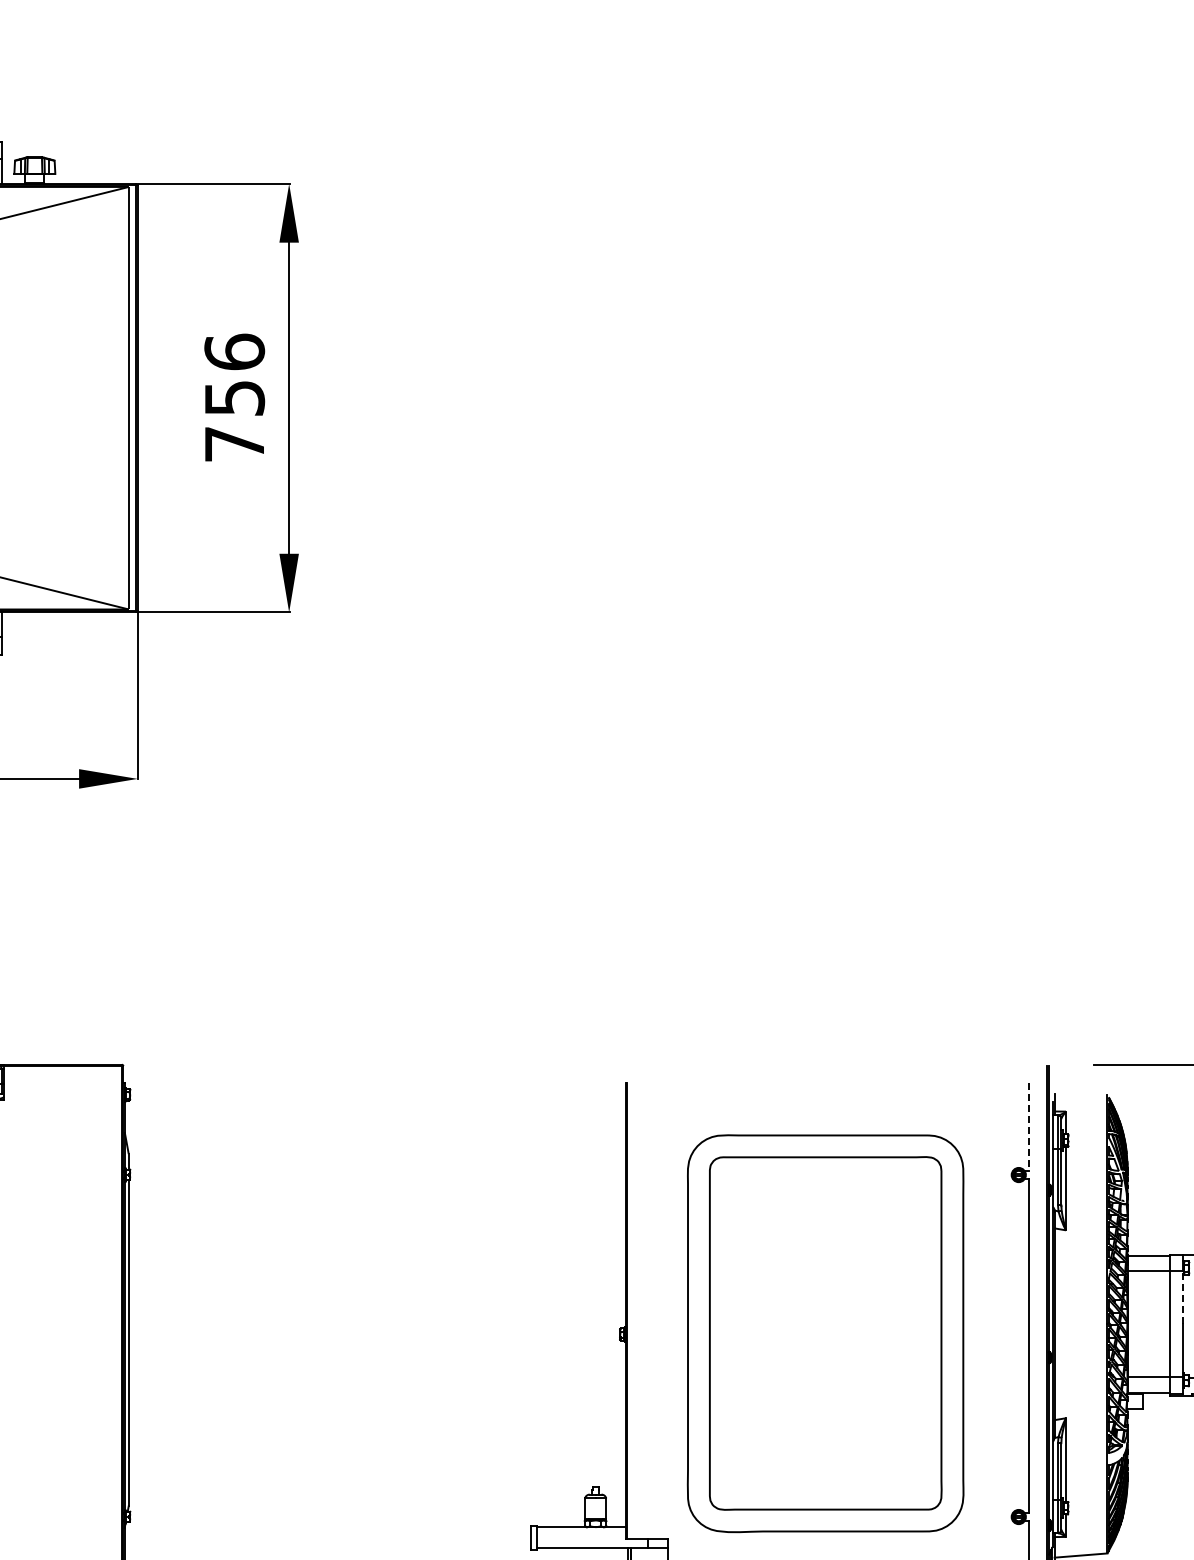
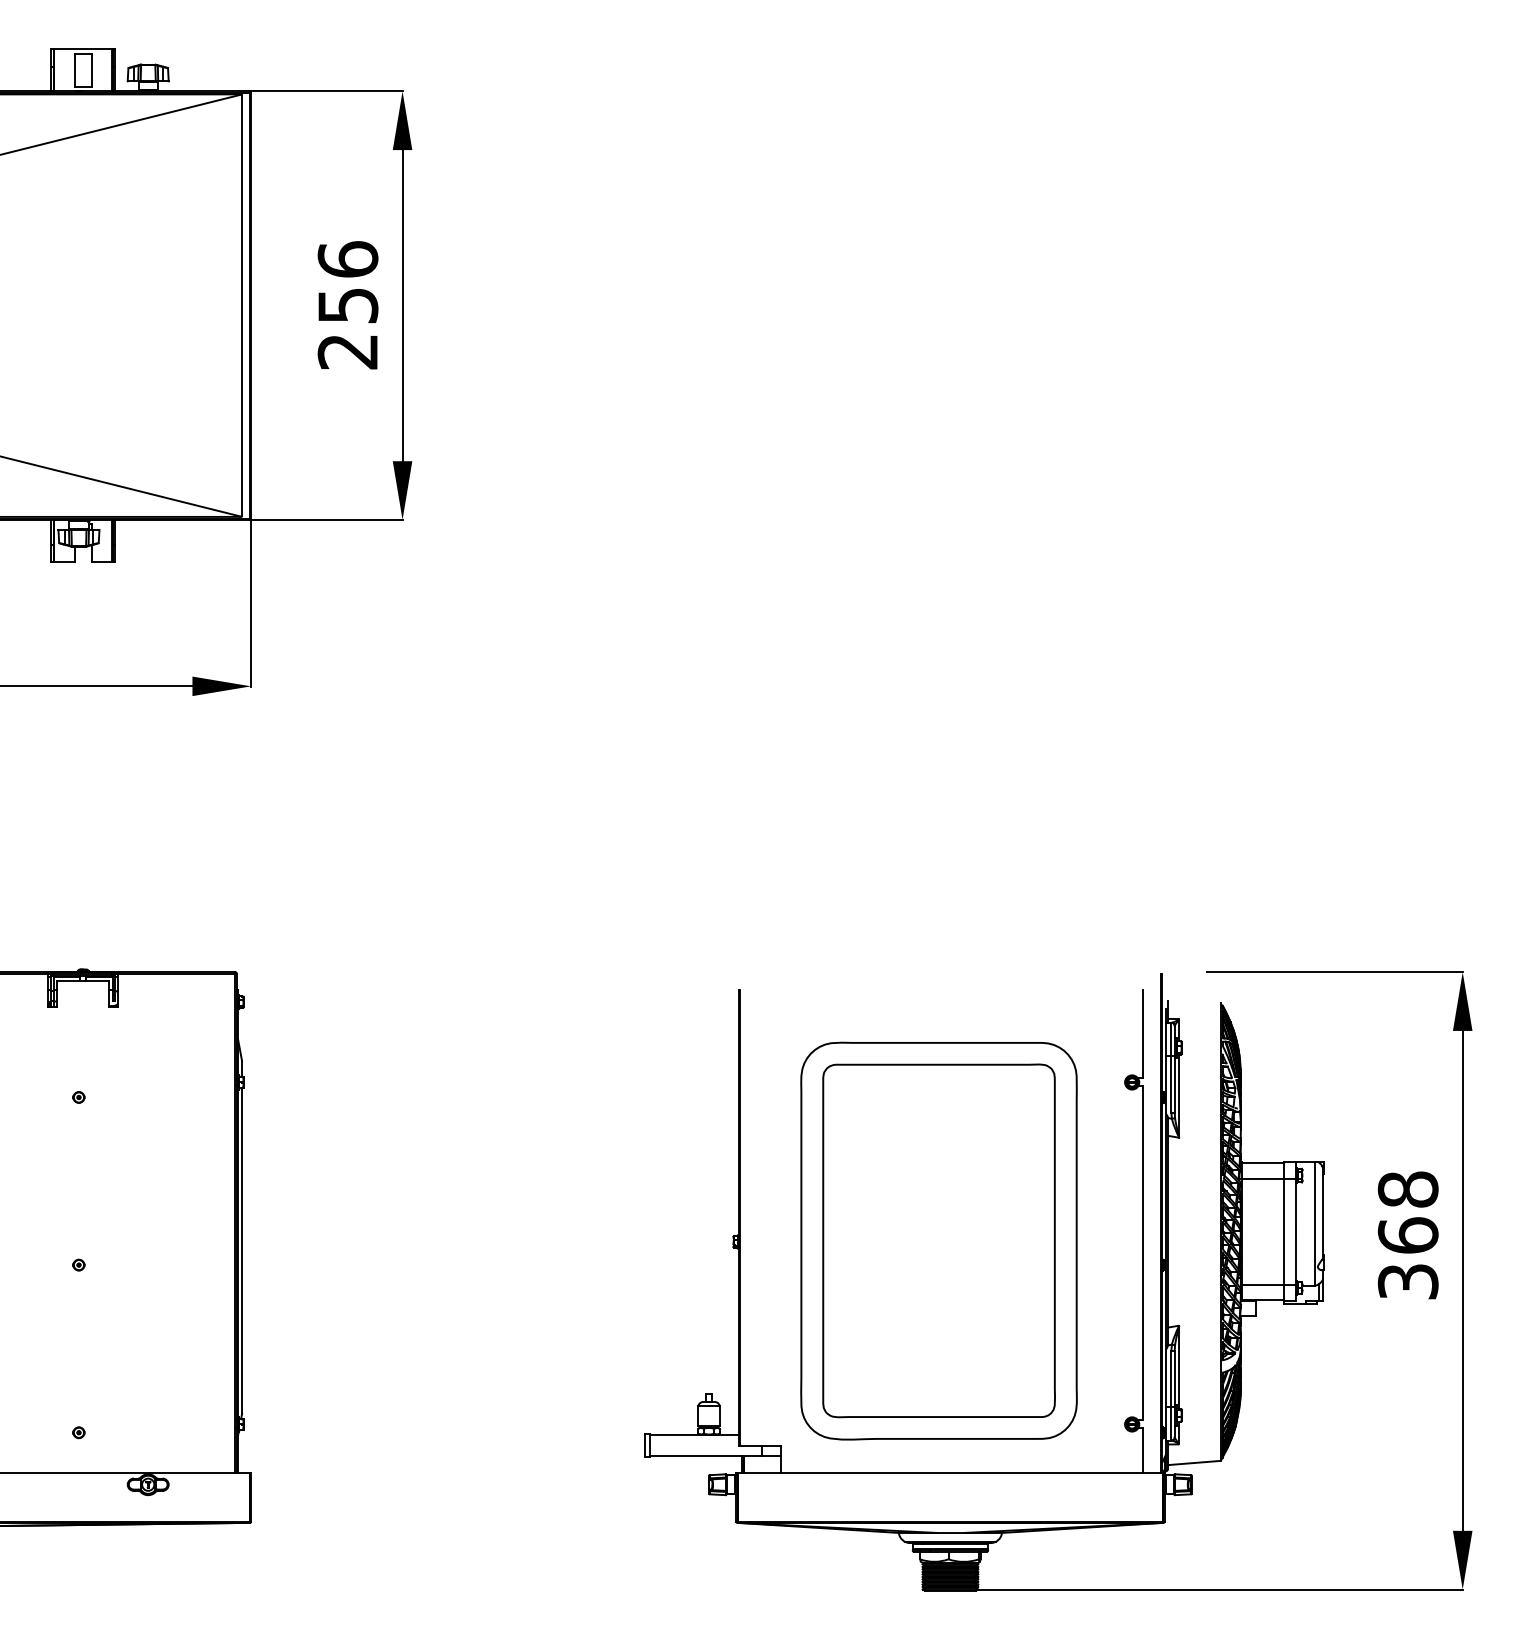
text: (234, 444) -> (347, 351), 756 -> 256
line: (1029, 1127) -> (1142, 1034), dashed -> solid
line: (1183, 1297) -> (1296, 1204), dashed -> solid

